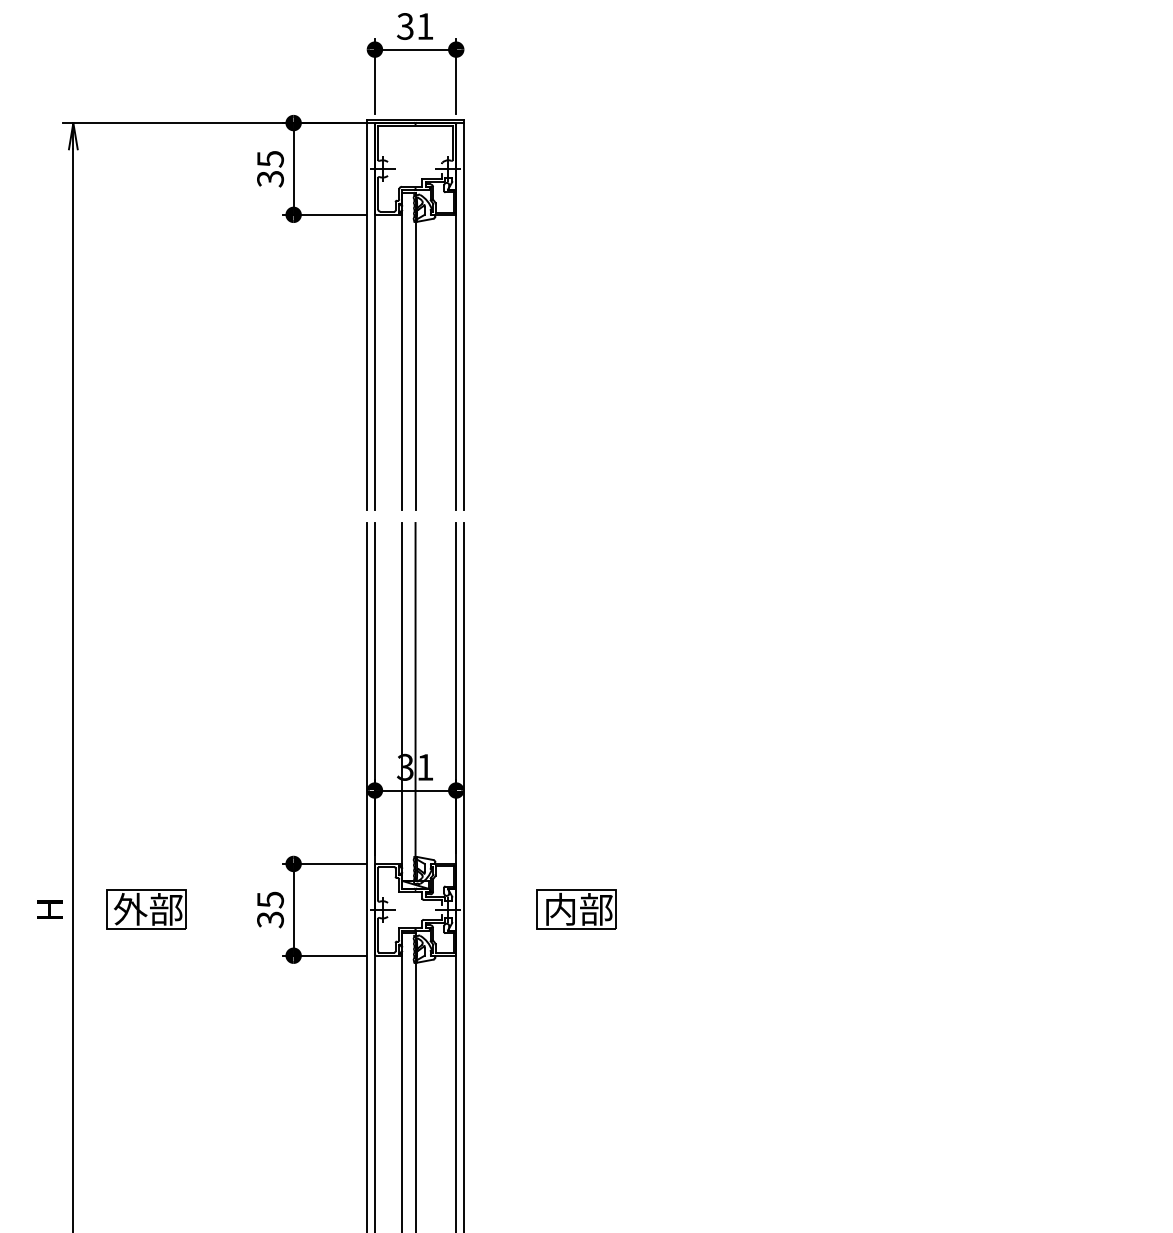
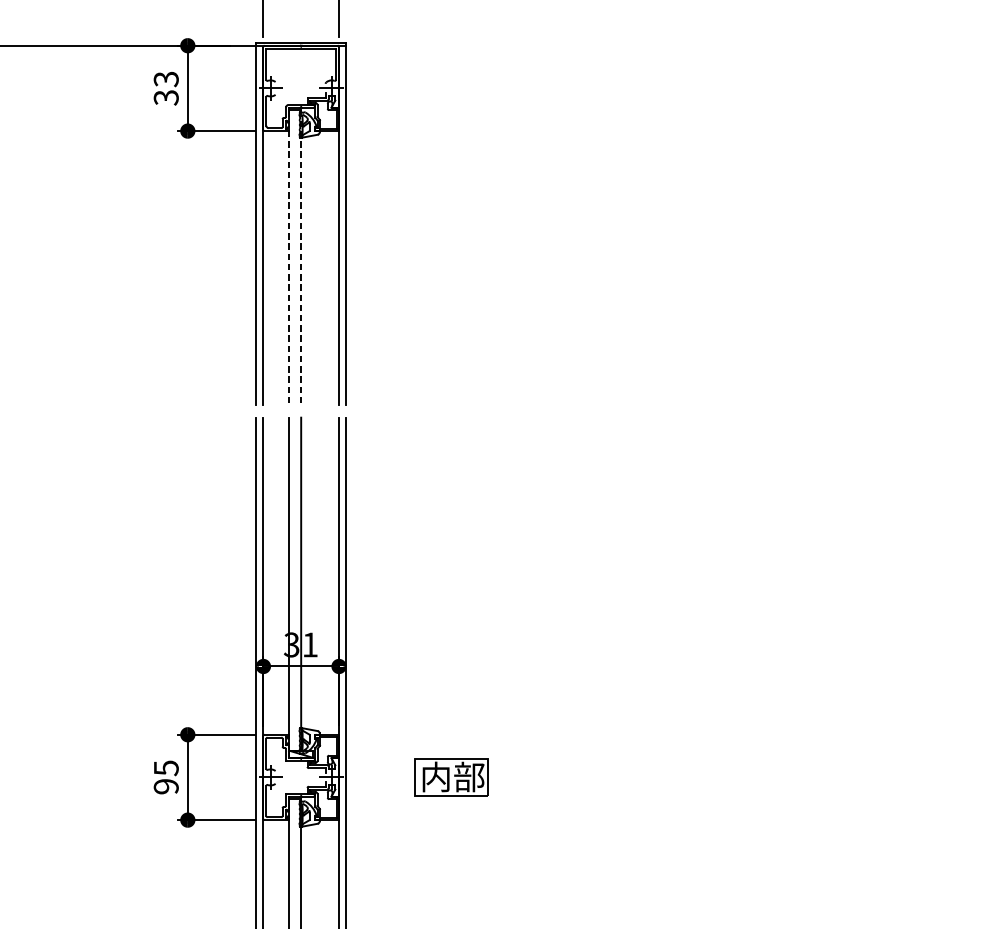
text: (270, 158) -> (166, 78), 35 -> 33
line: (402, 351) -> (289, 258), solid -> dashed
line: (415, 351) -> (301, 258), solid -> dashed
part: (146, 909) -> (50, 777), removed
text: (270, 919) -> (166, 786), 35 -> 95

